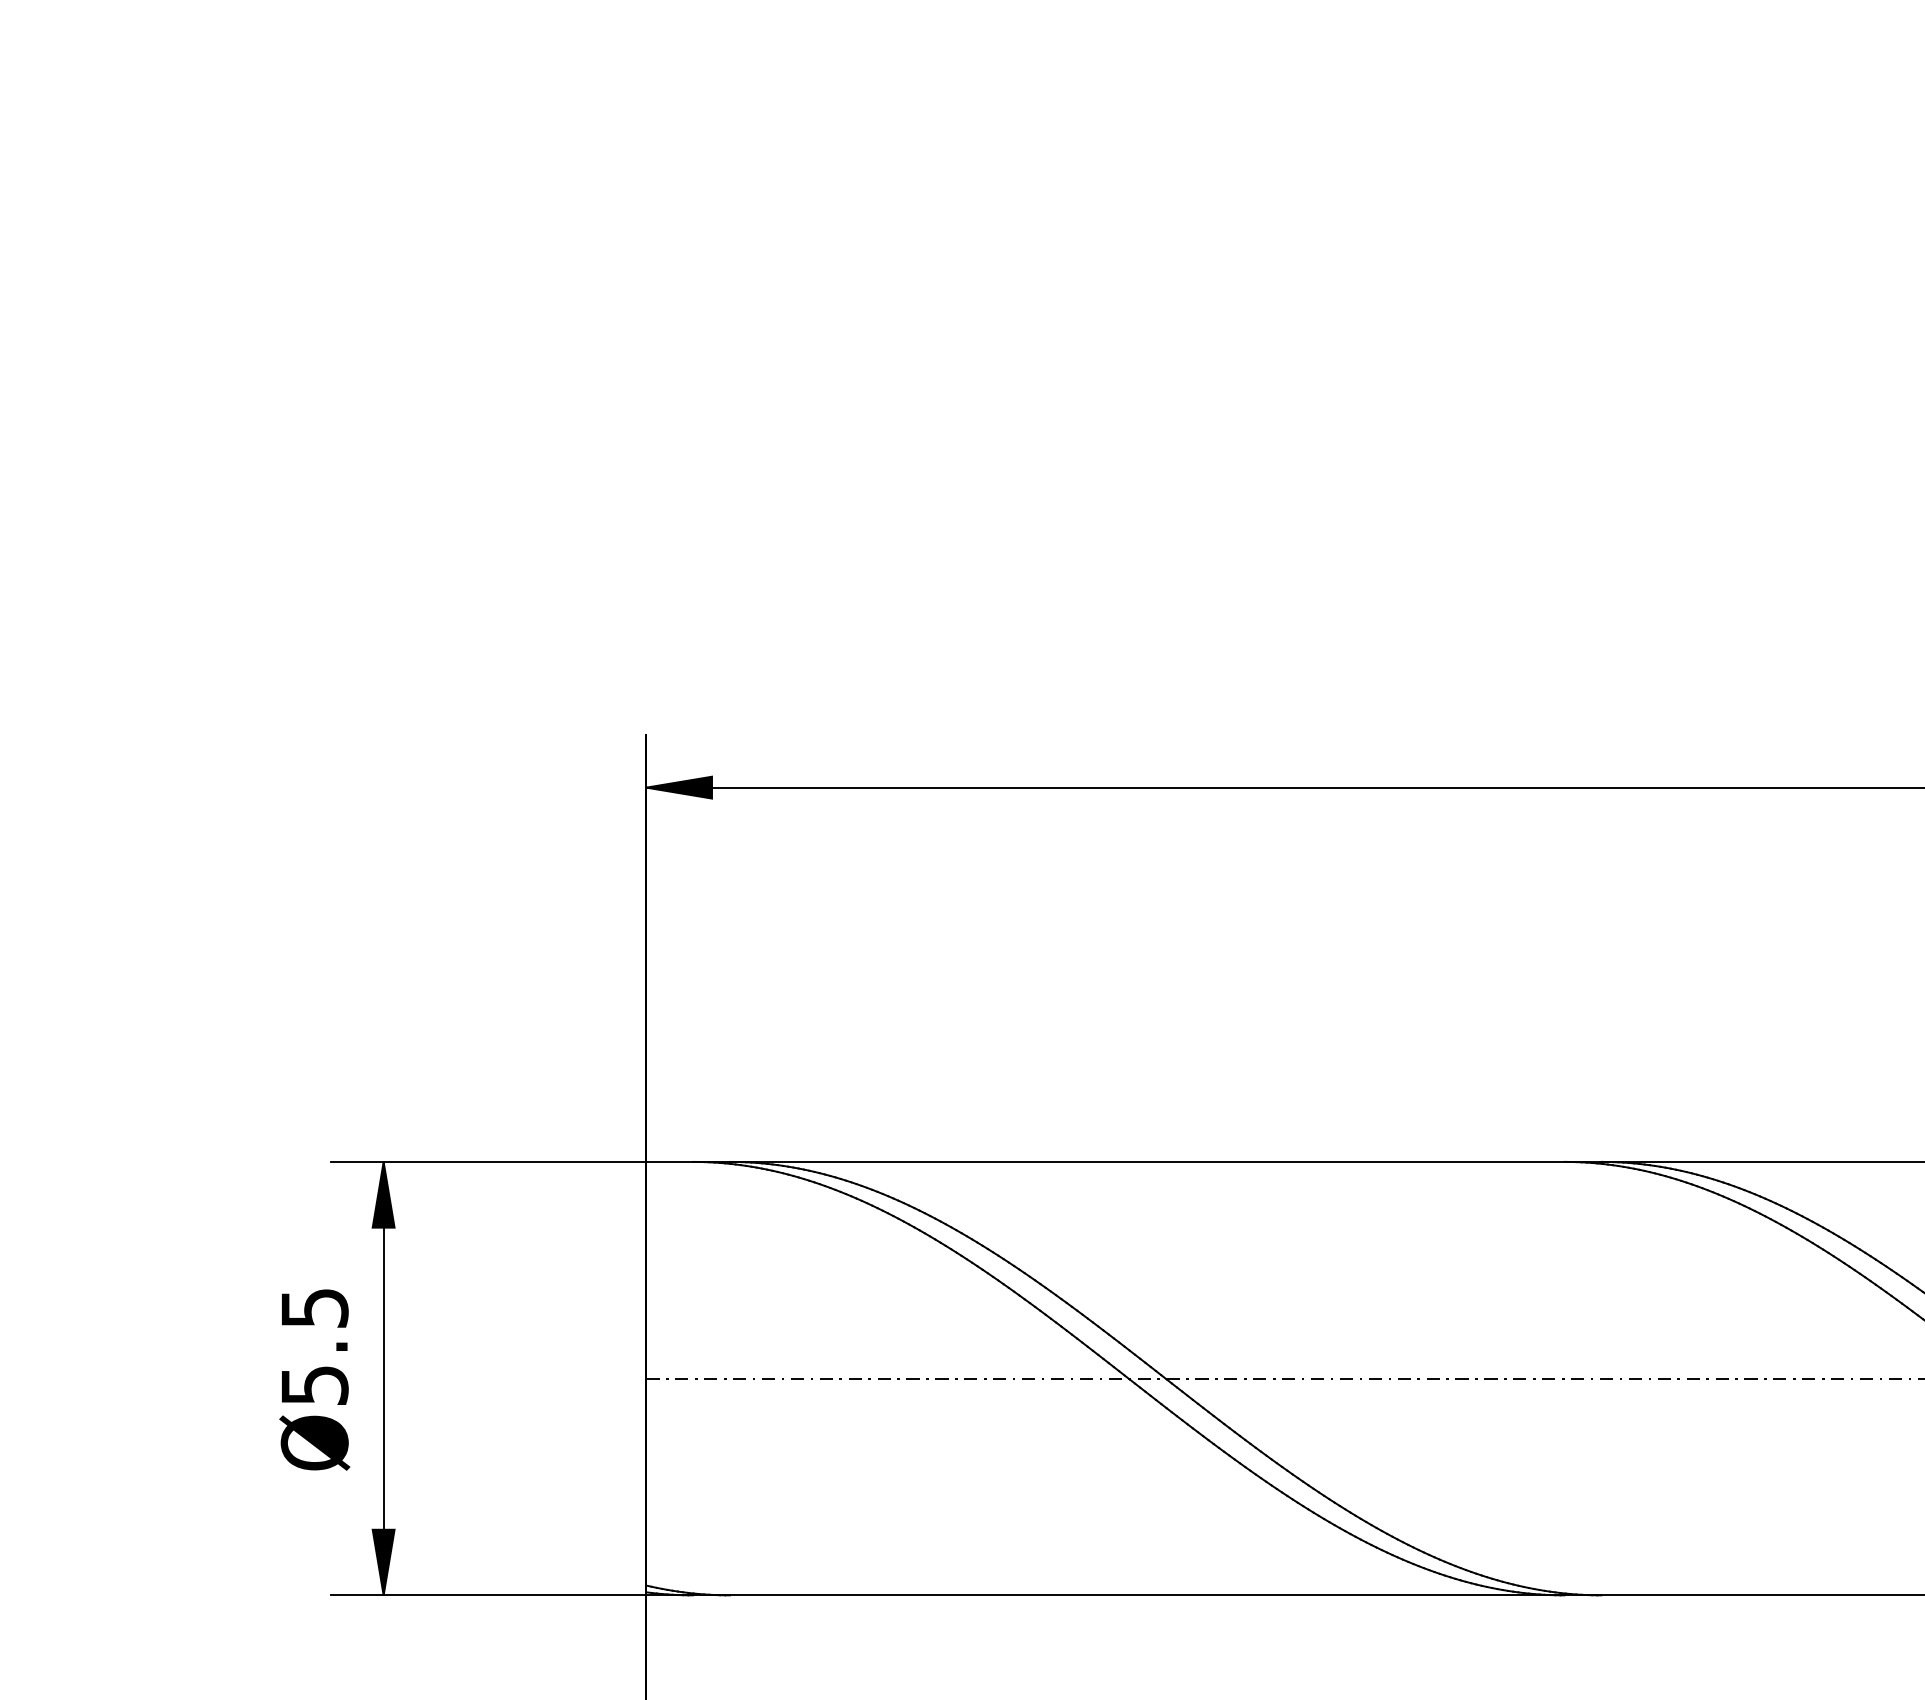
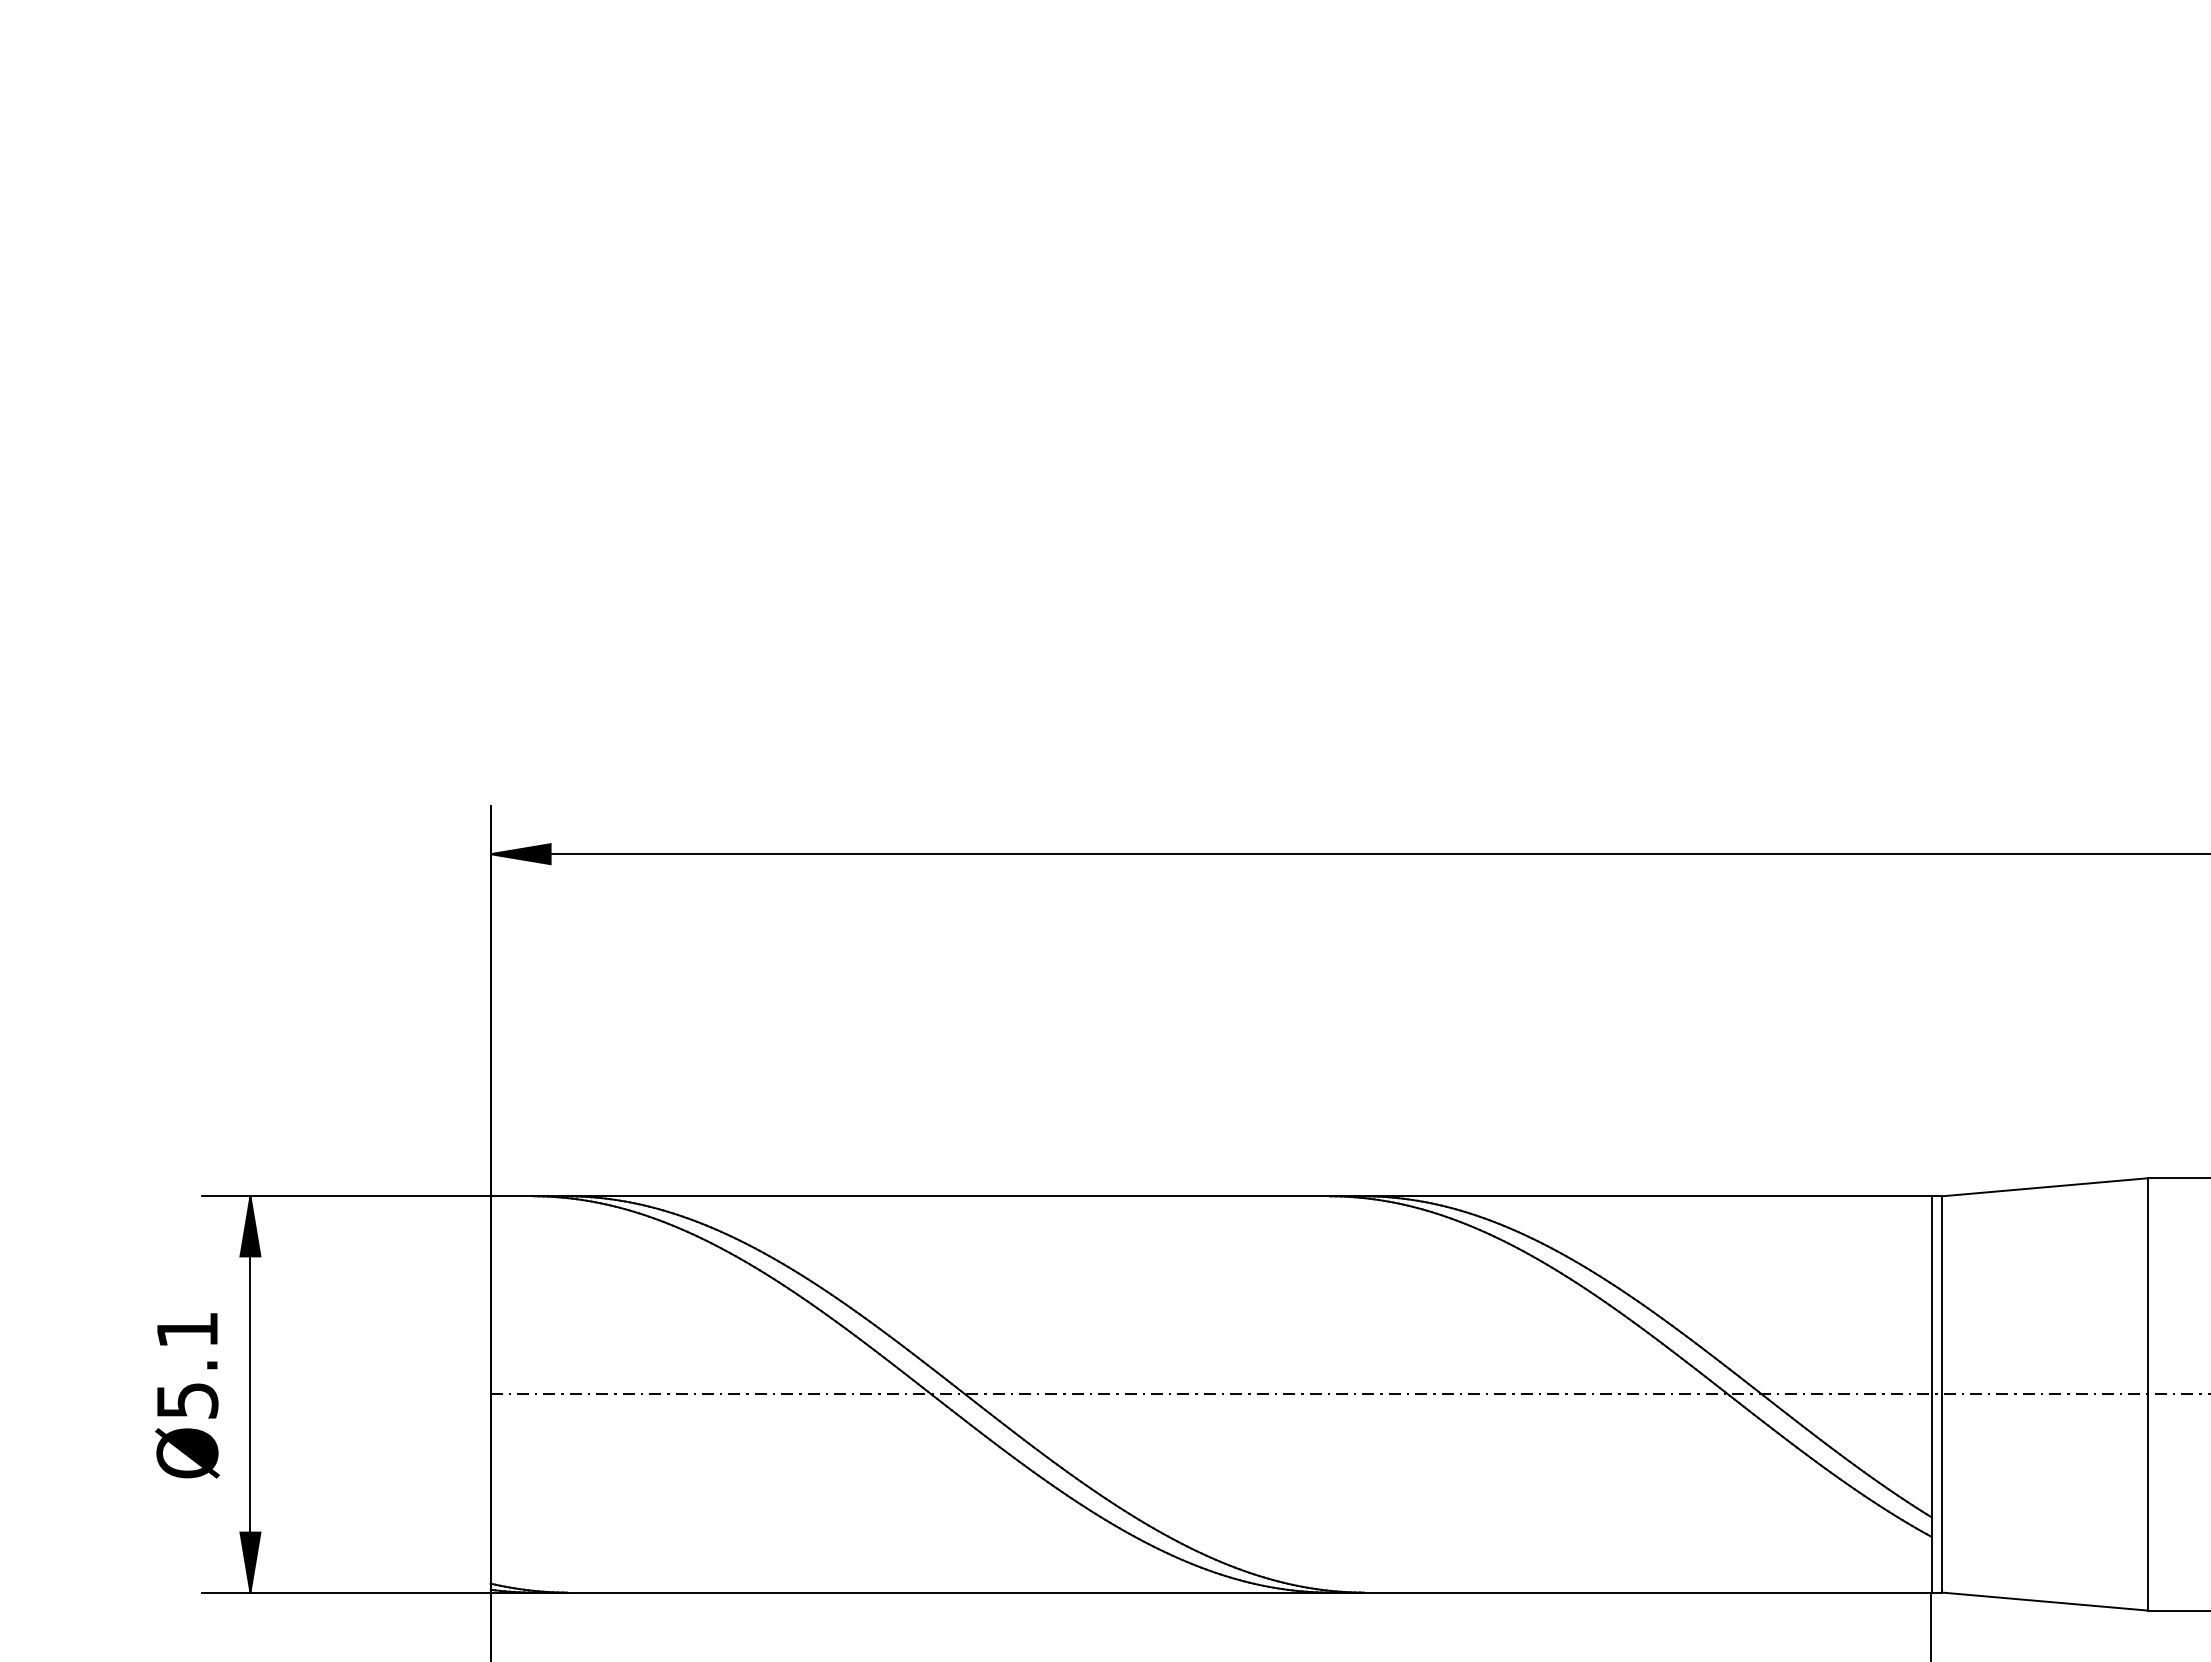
text: (314, 1308) -> (187, 1330), Ø5.5 -> Ø5.1

